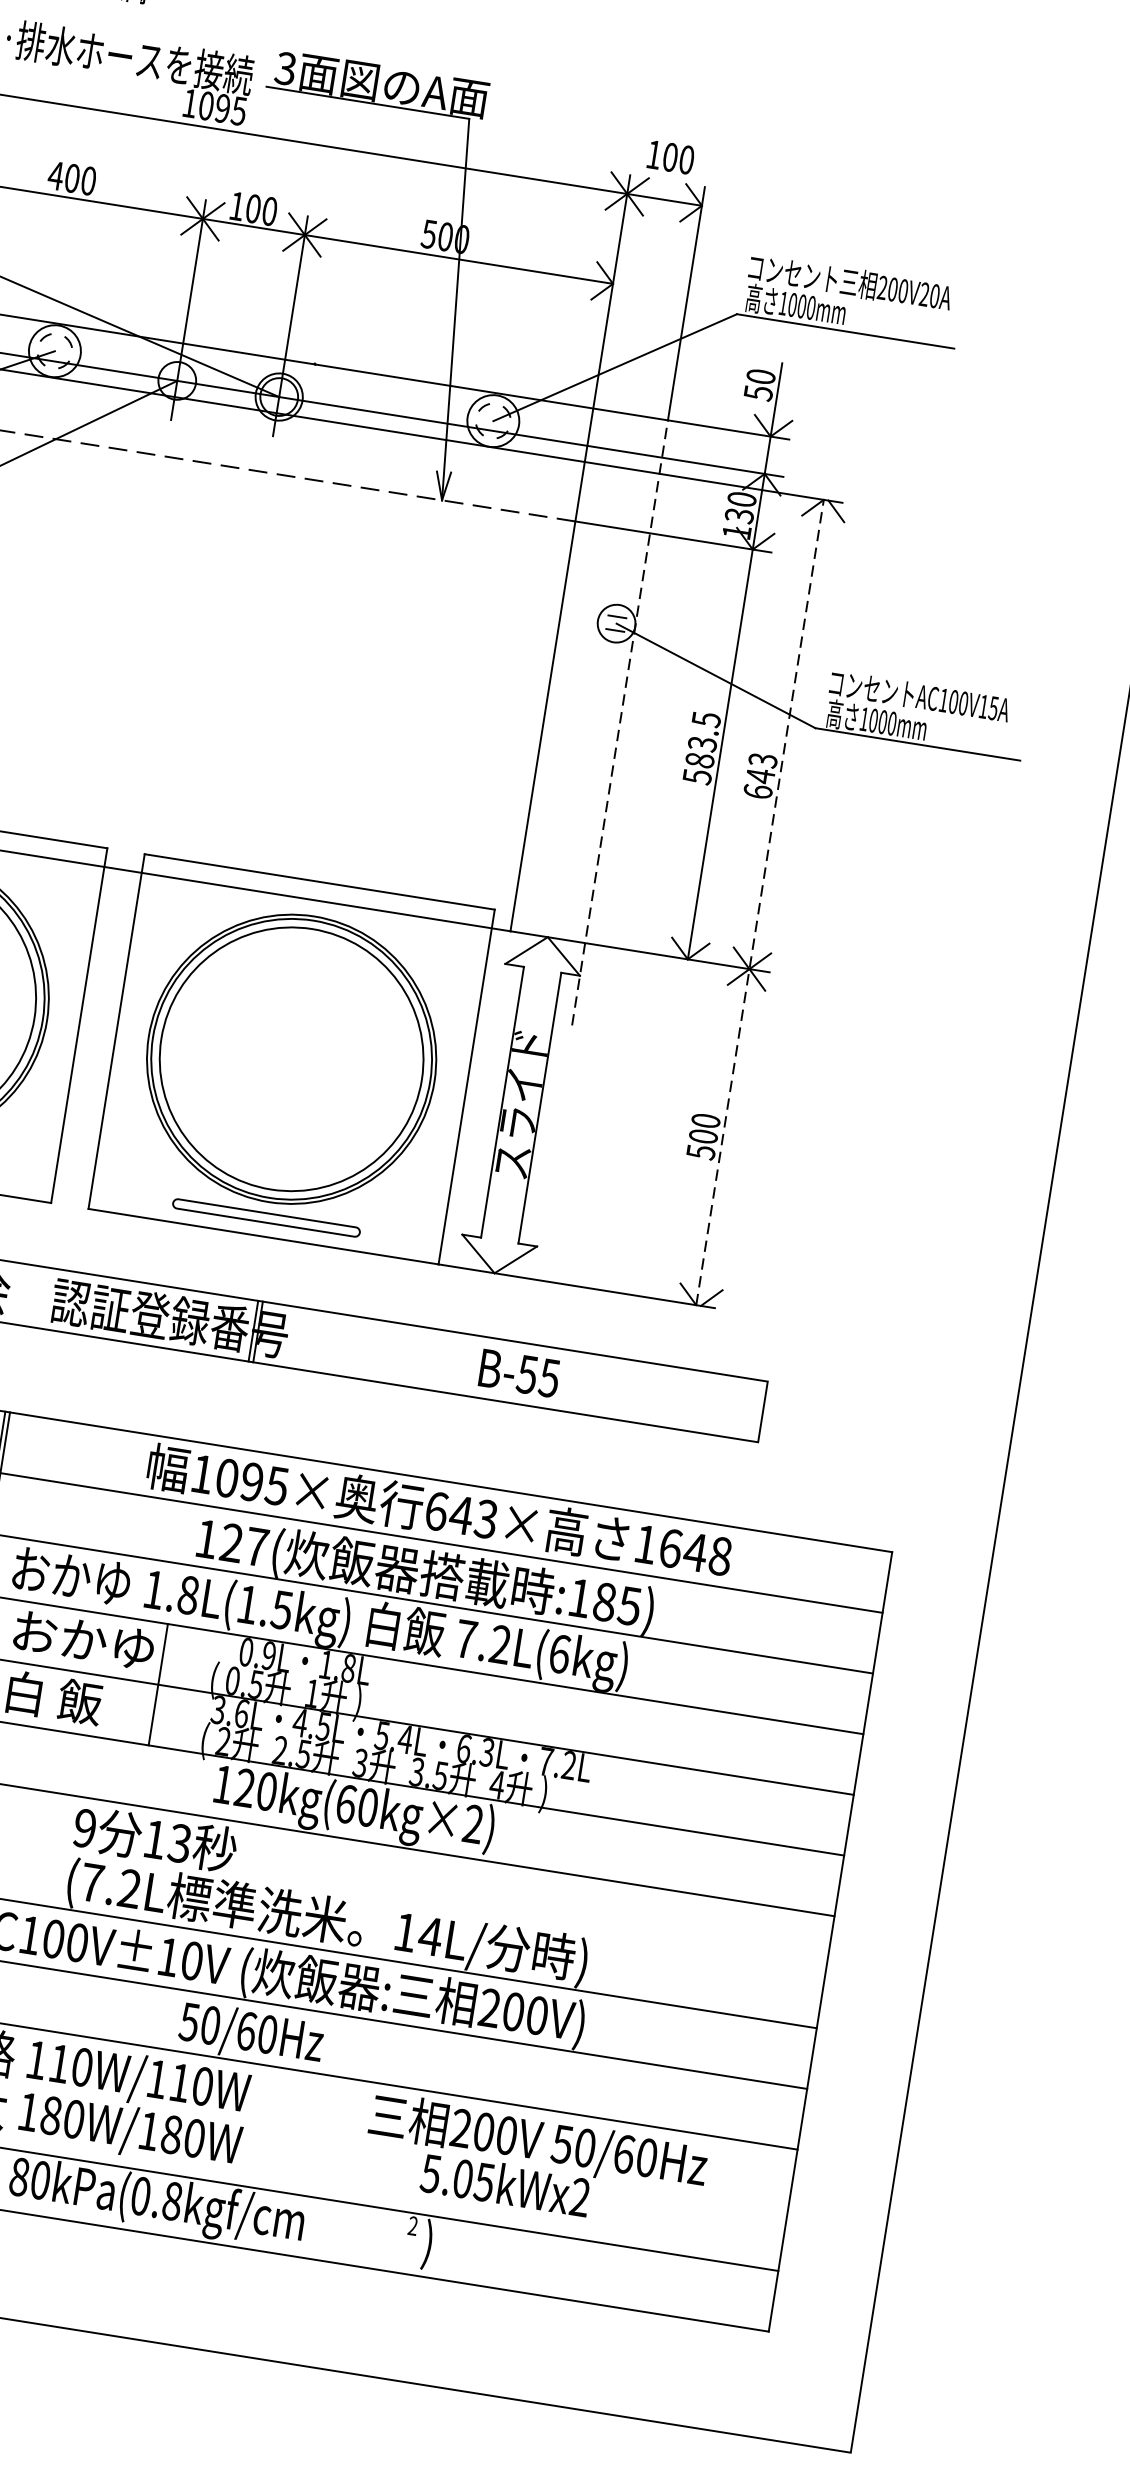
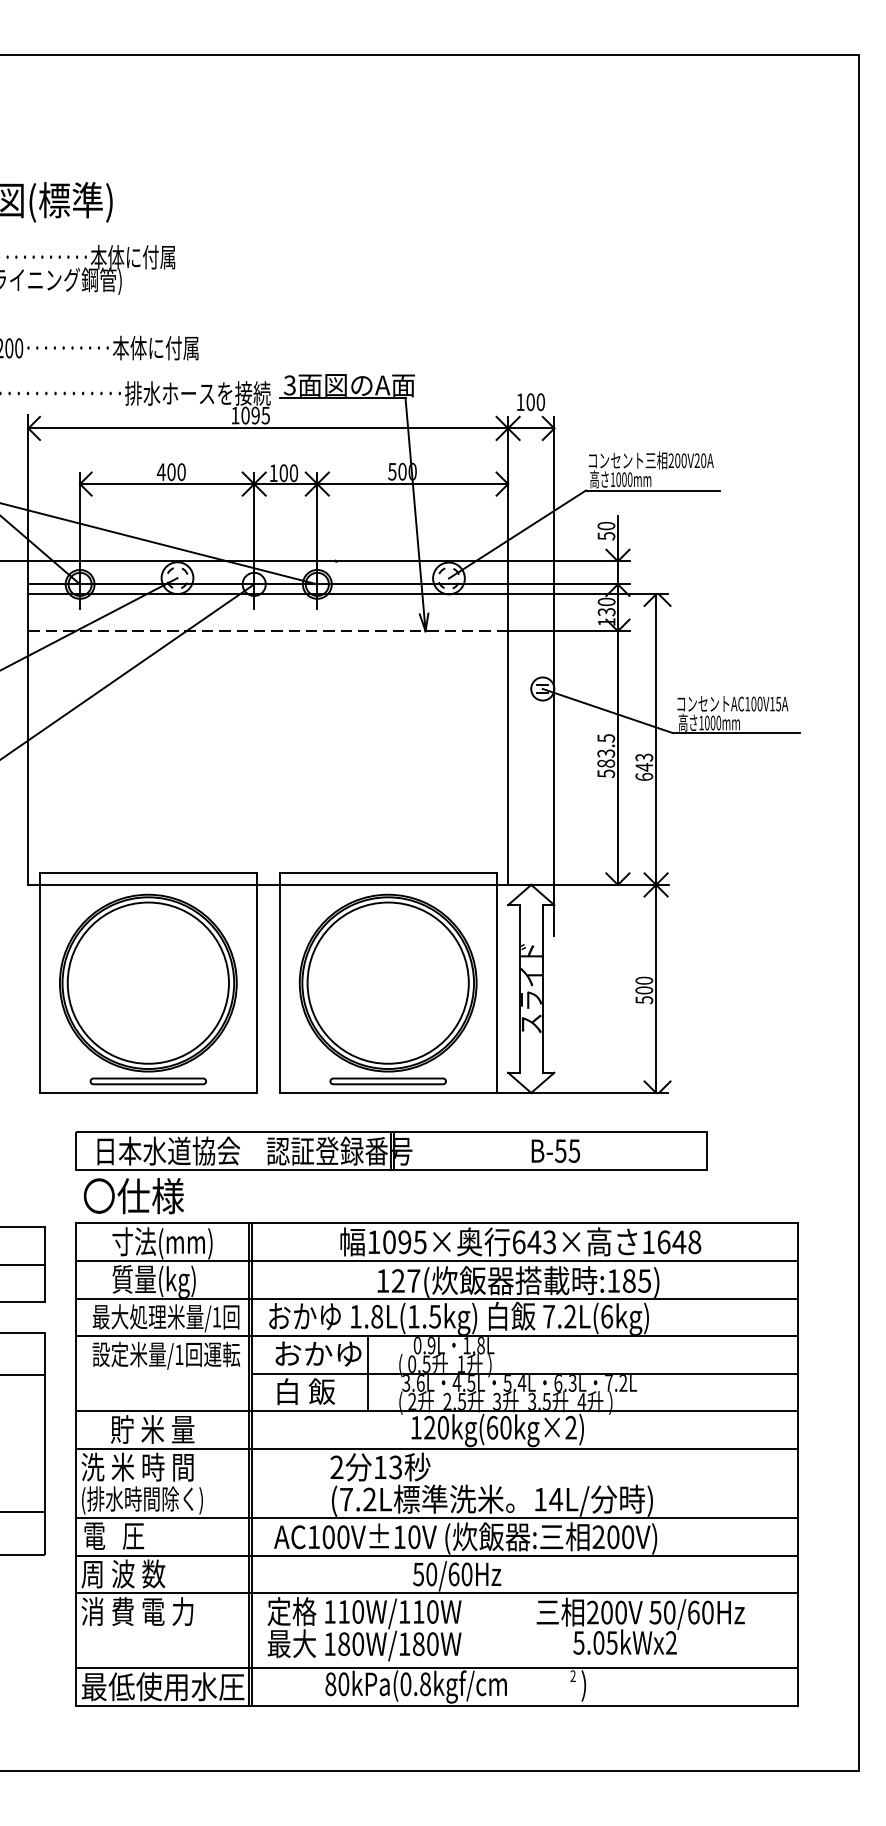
line: (620, 722) -> (554, 748), dashed -> solid
line: (760, 902) -> (656, 843), dashed -> solid
text: (84, 1828) -> (336, 1467), 9 -> 2

